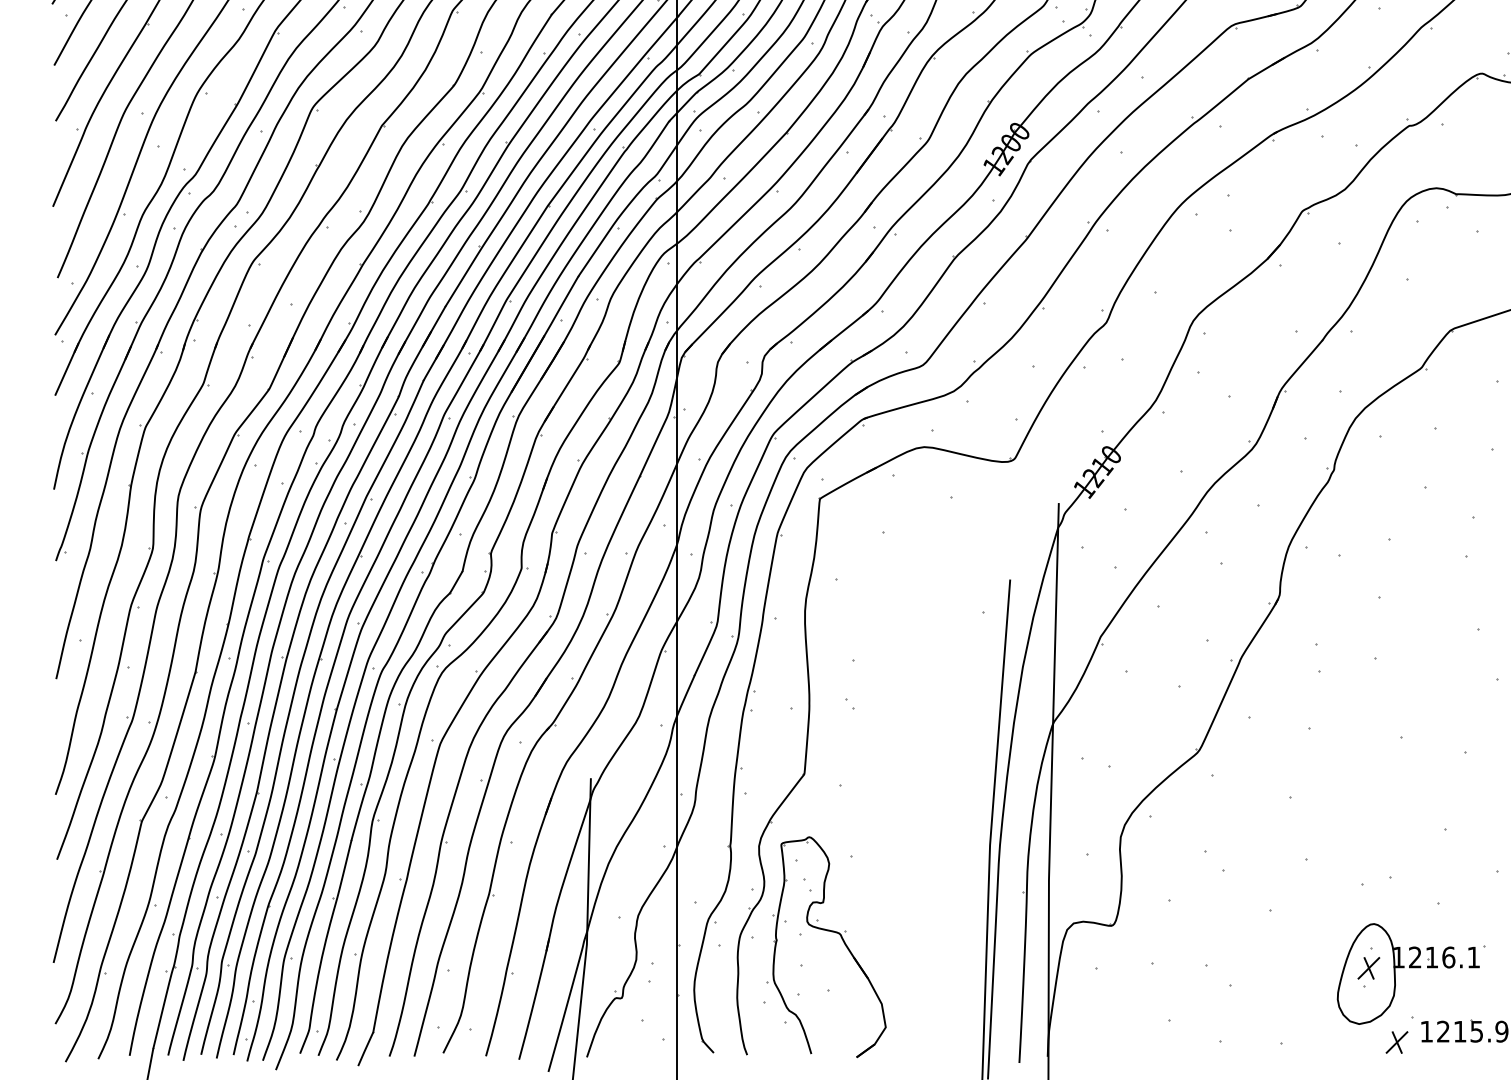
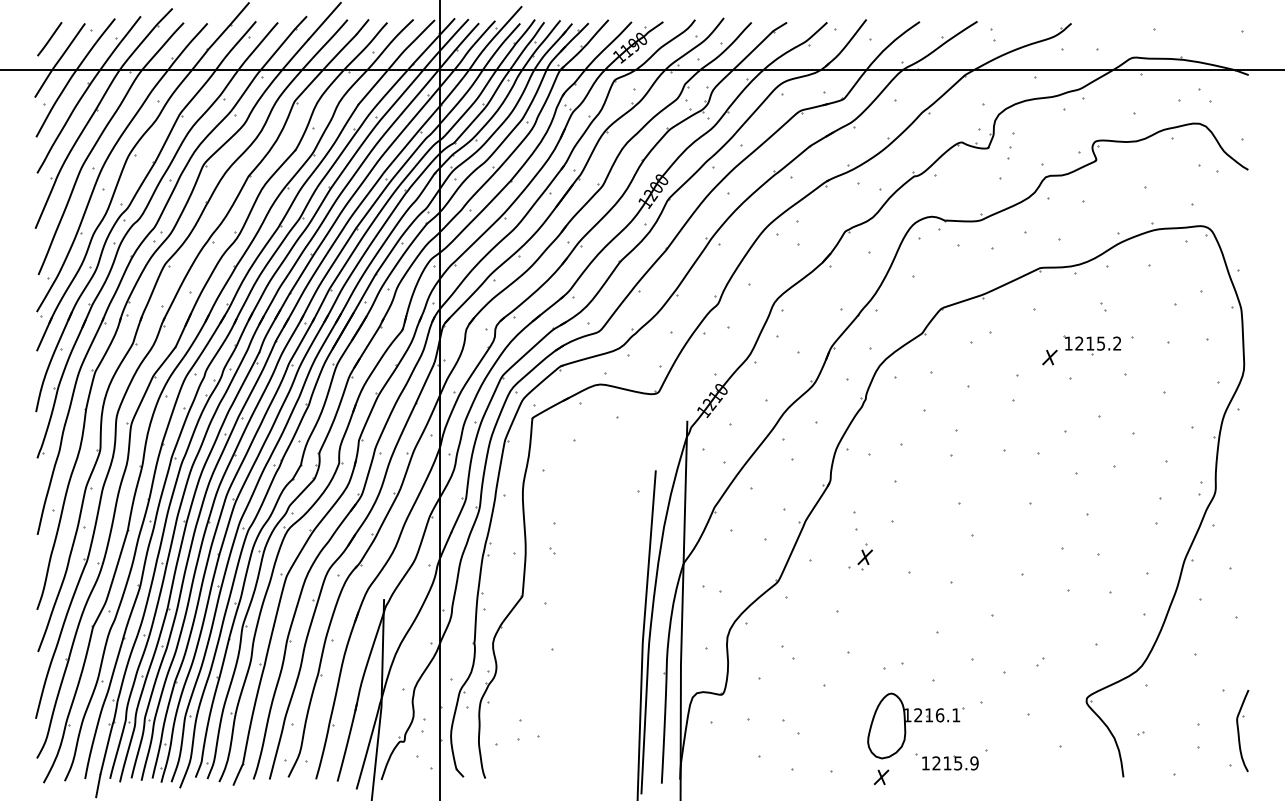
part: (832, 933) -> (540, 699), removed
part: (1367, 967) -> (864, 556), moved
part: (1396, 1042) -> (881, 777), moved

